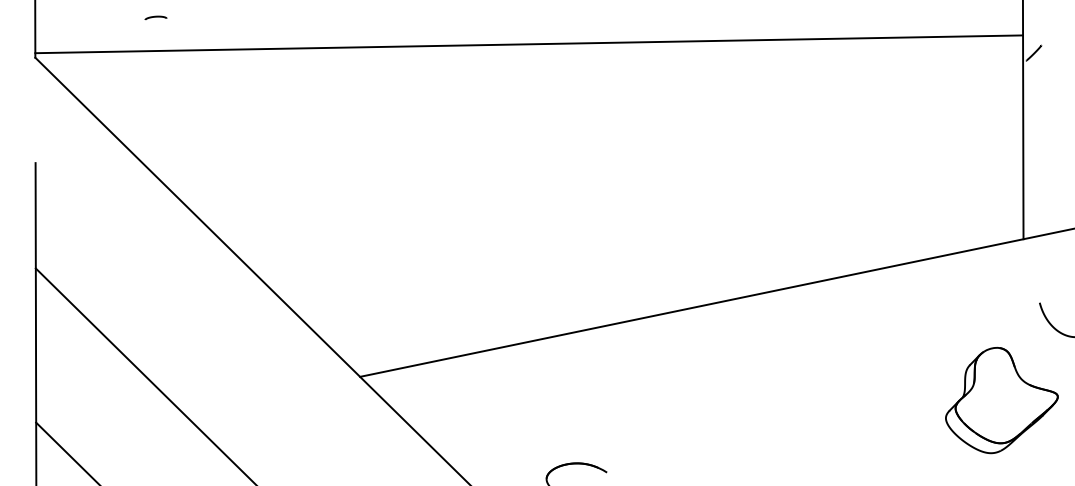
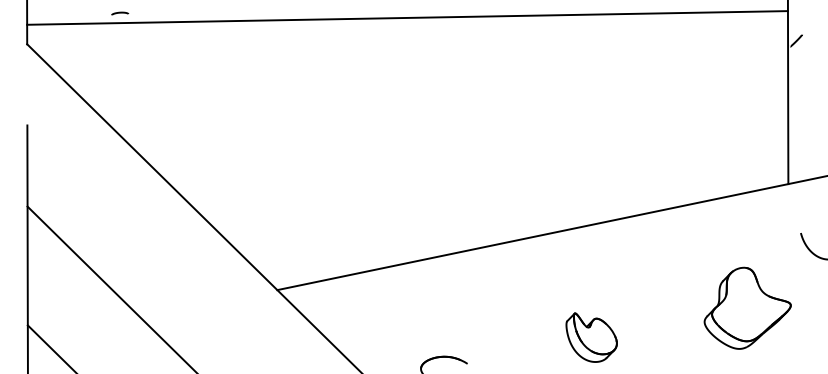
line: (529, 43) -> (407, 17), moved
part: (1001, 399) -> (747, 307), moved
part: (767, 438) -> (591, 337), added

